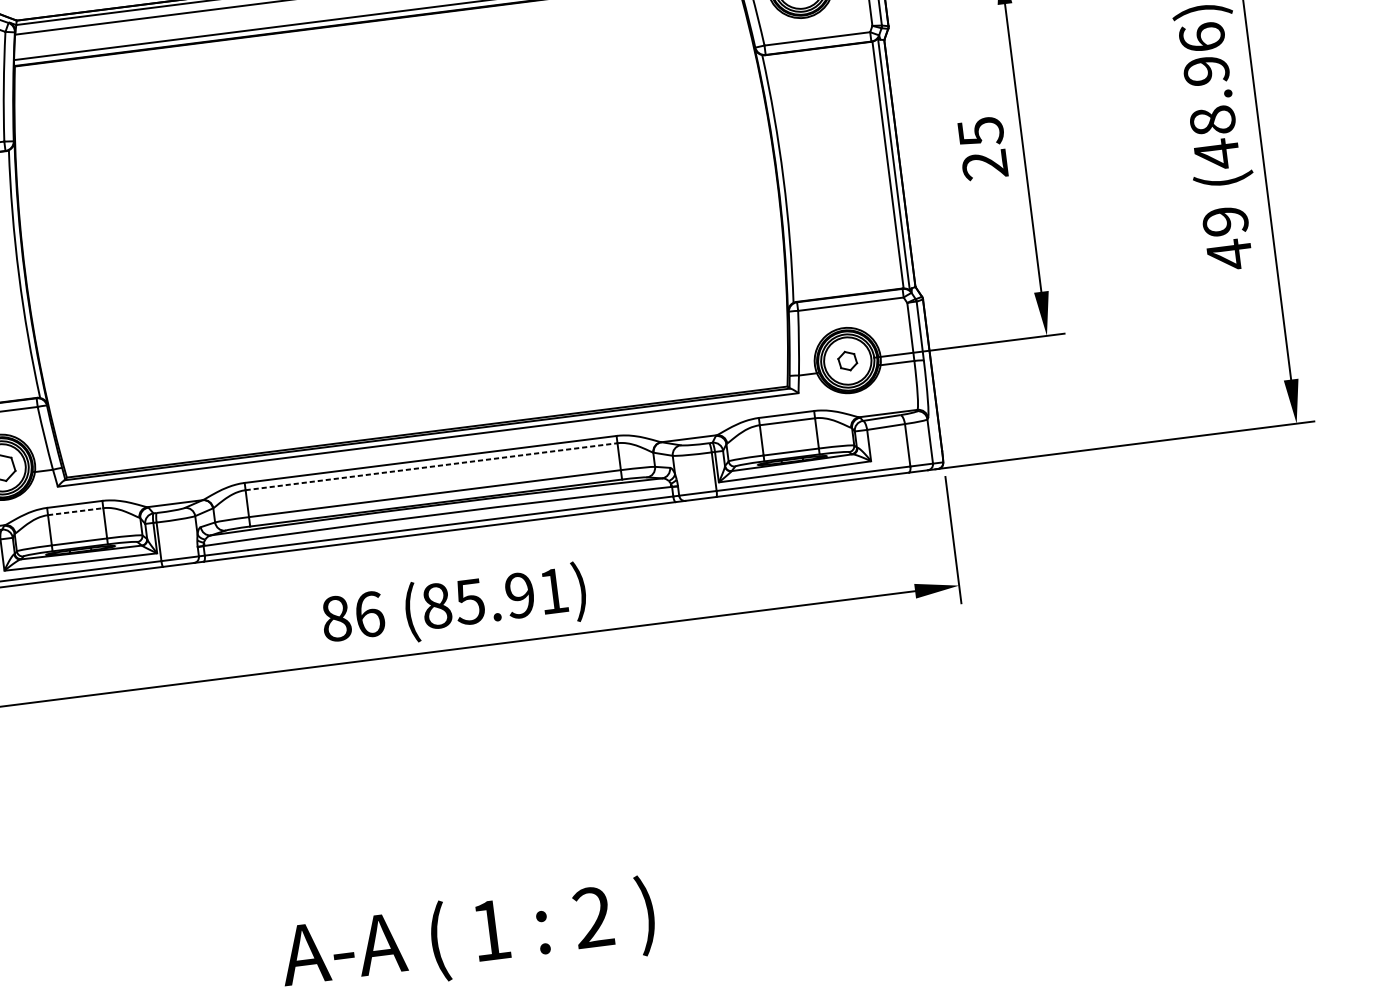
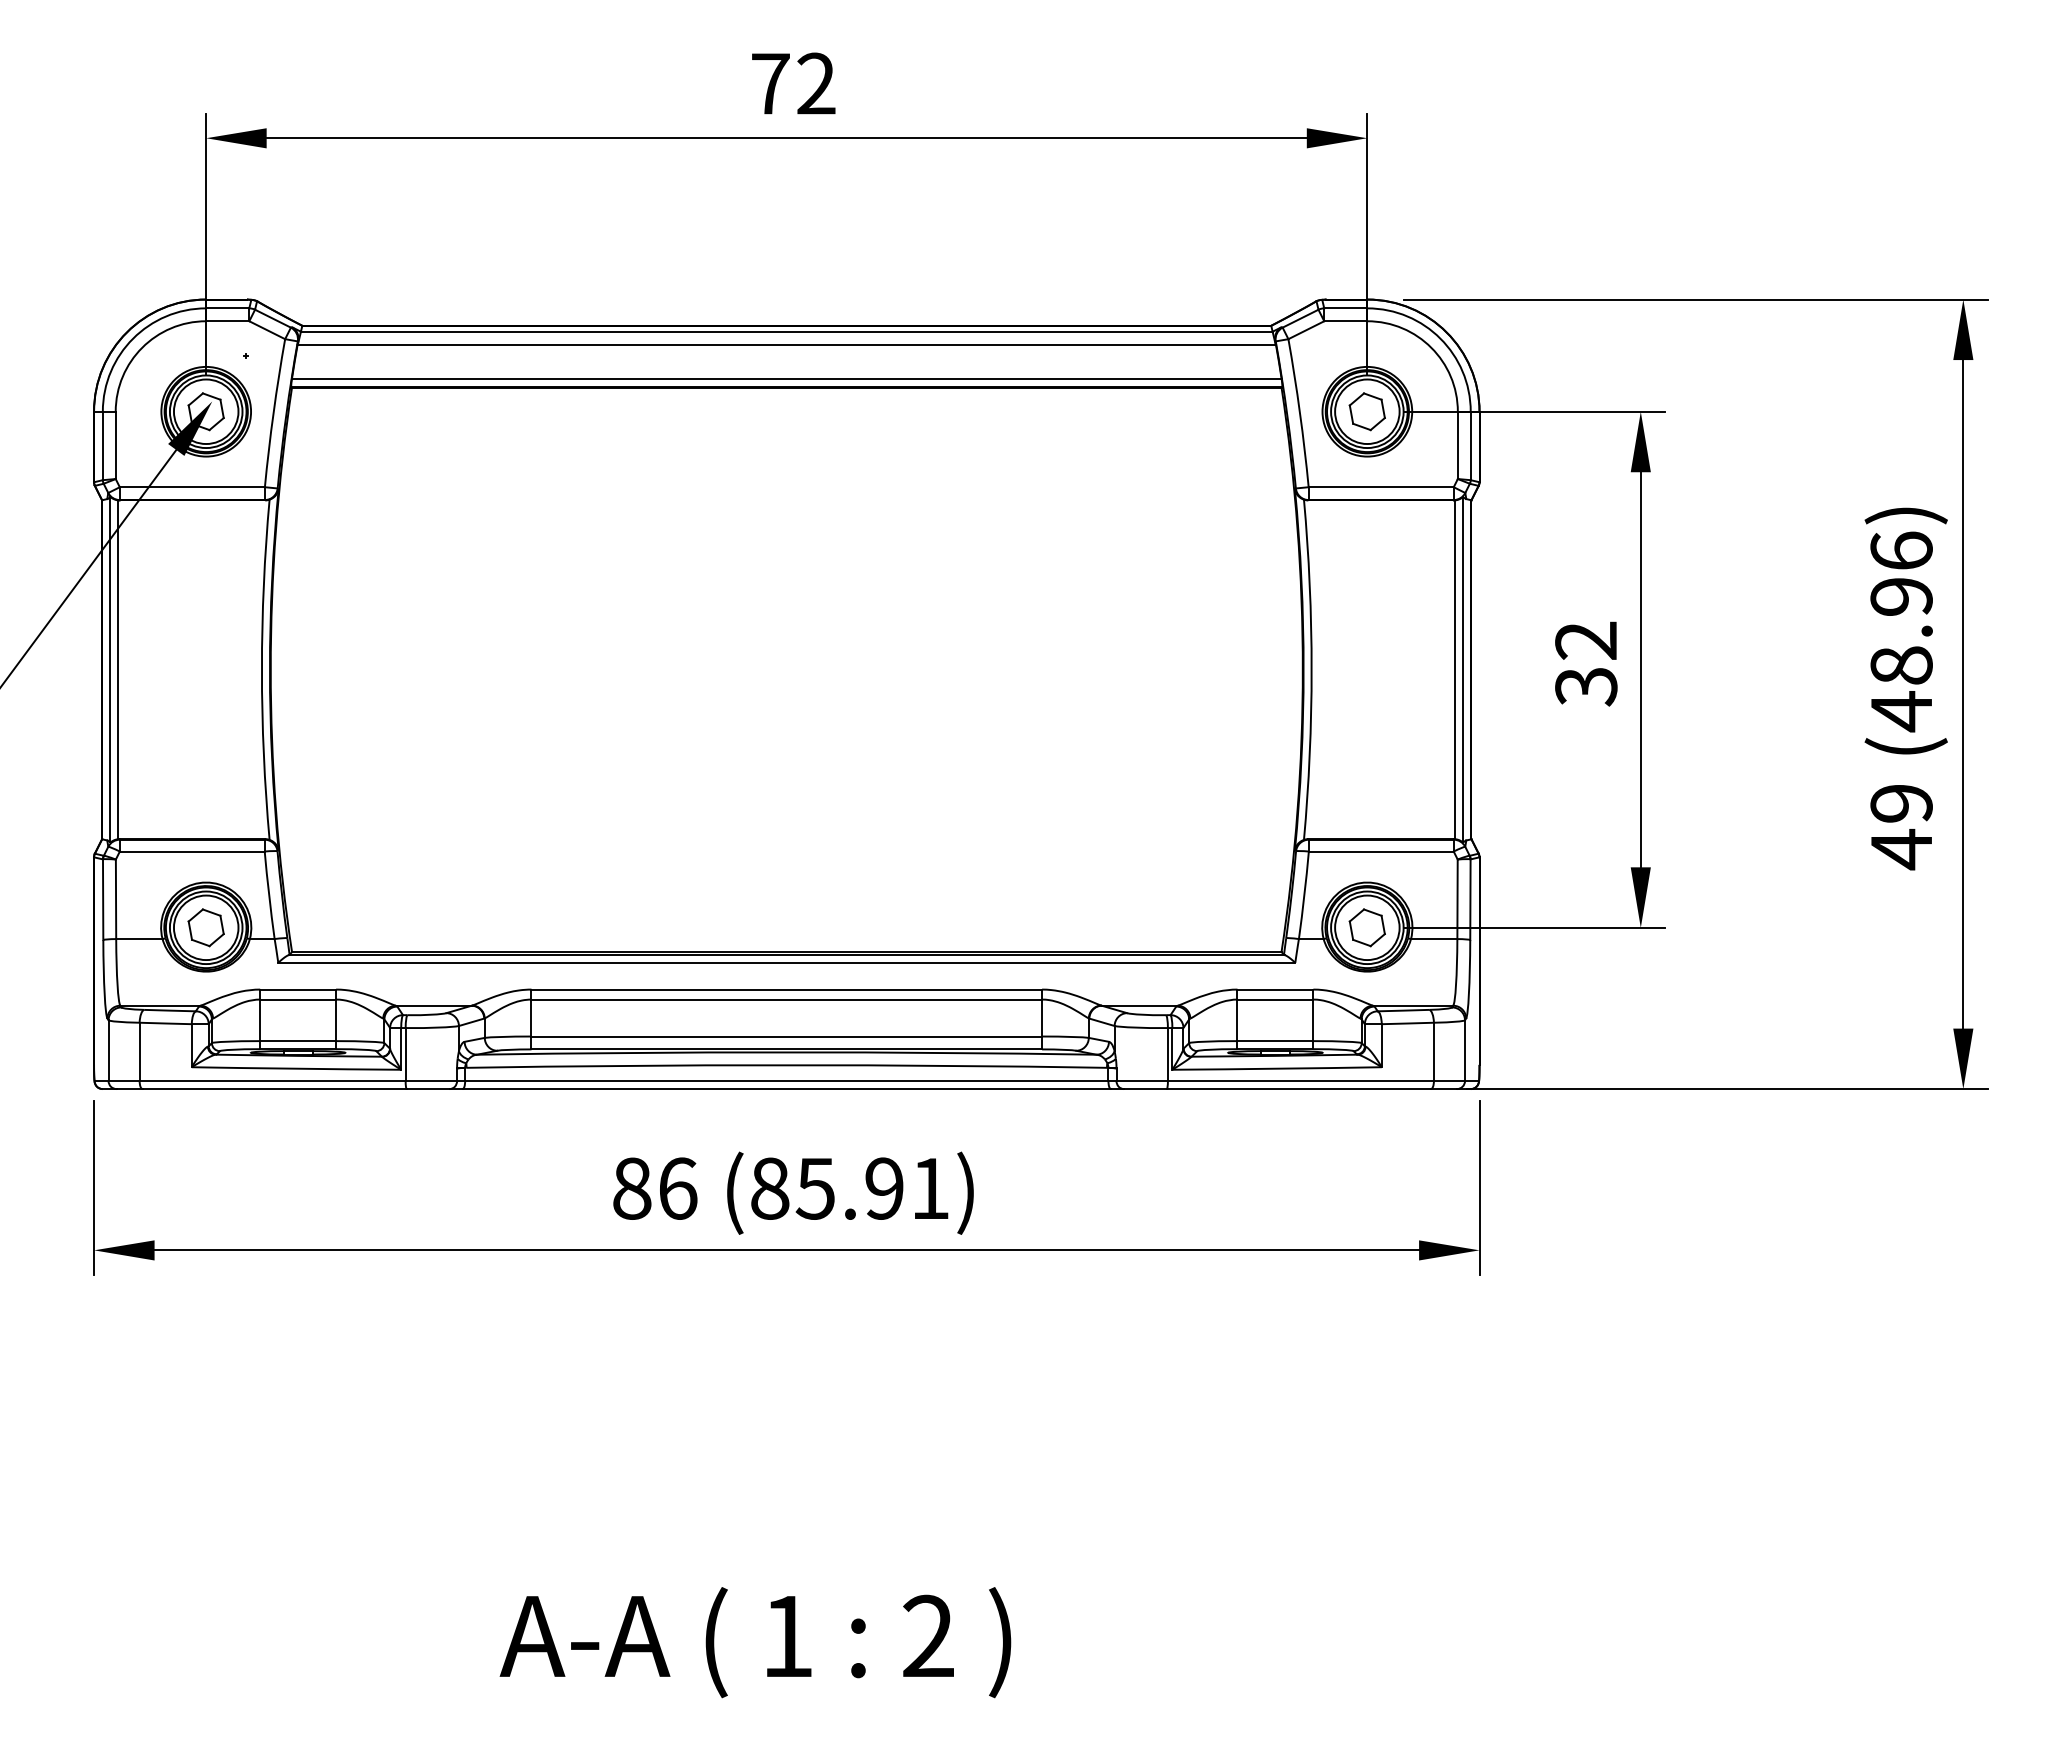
text: (983, 148) -> (1586, 663), 25 -> 32
part: (847, 360) -> (1366, 927), size x1.43
line: (432, 466) -> (787, 999), dashed -> solid
line: (75, 511) -> (298, 999), dashed -> solid

